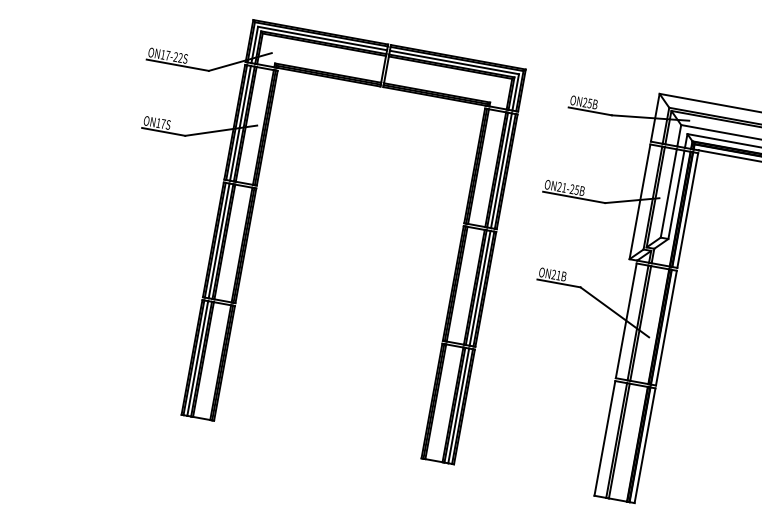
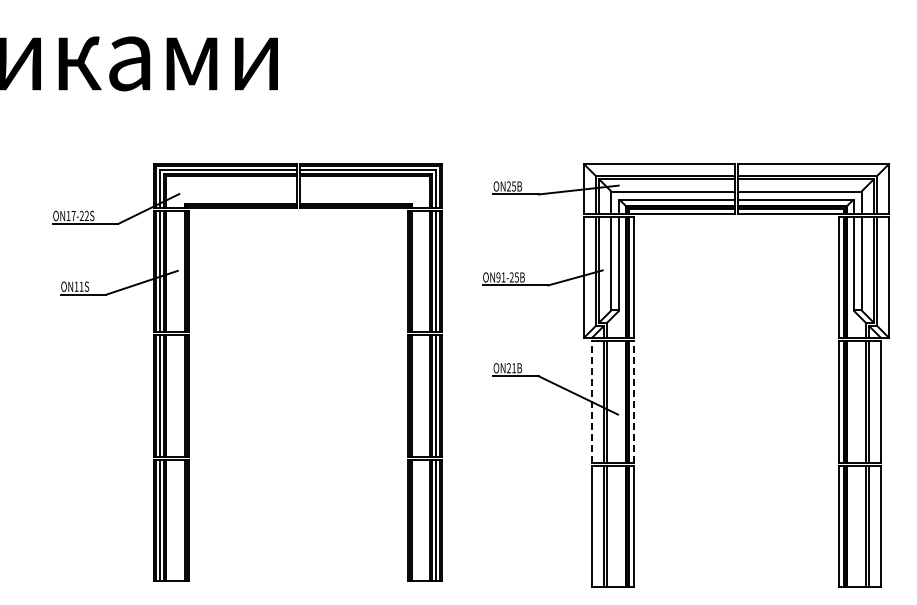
text: (163, 123) -> (81, 286), ON17S -> ON11S
text: (559, 187) -> (498, 277), ON21-25B -> ON91-25B
line: (626, 320) -> (591, 401), solid -> dashed
line: (666, 327) -> (633, 401), solid -> dashed

